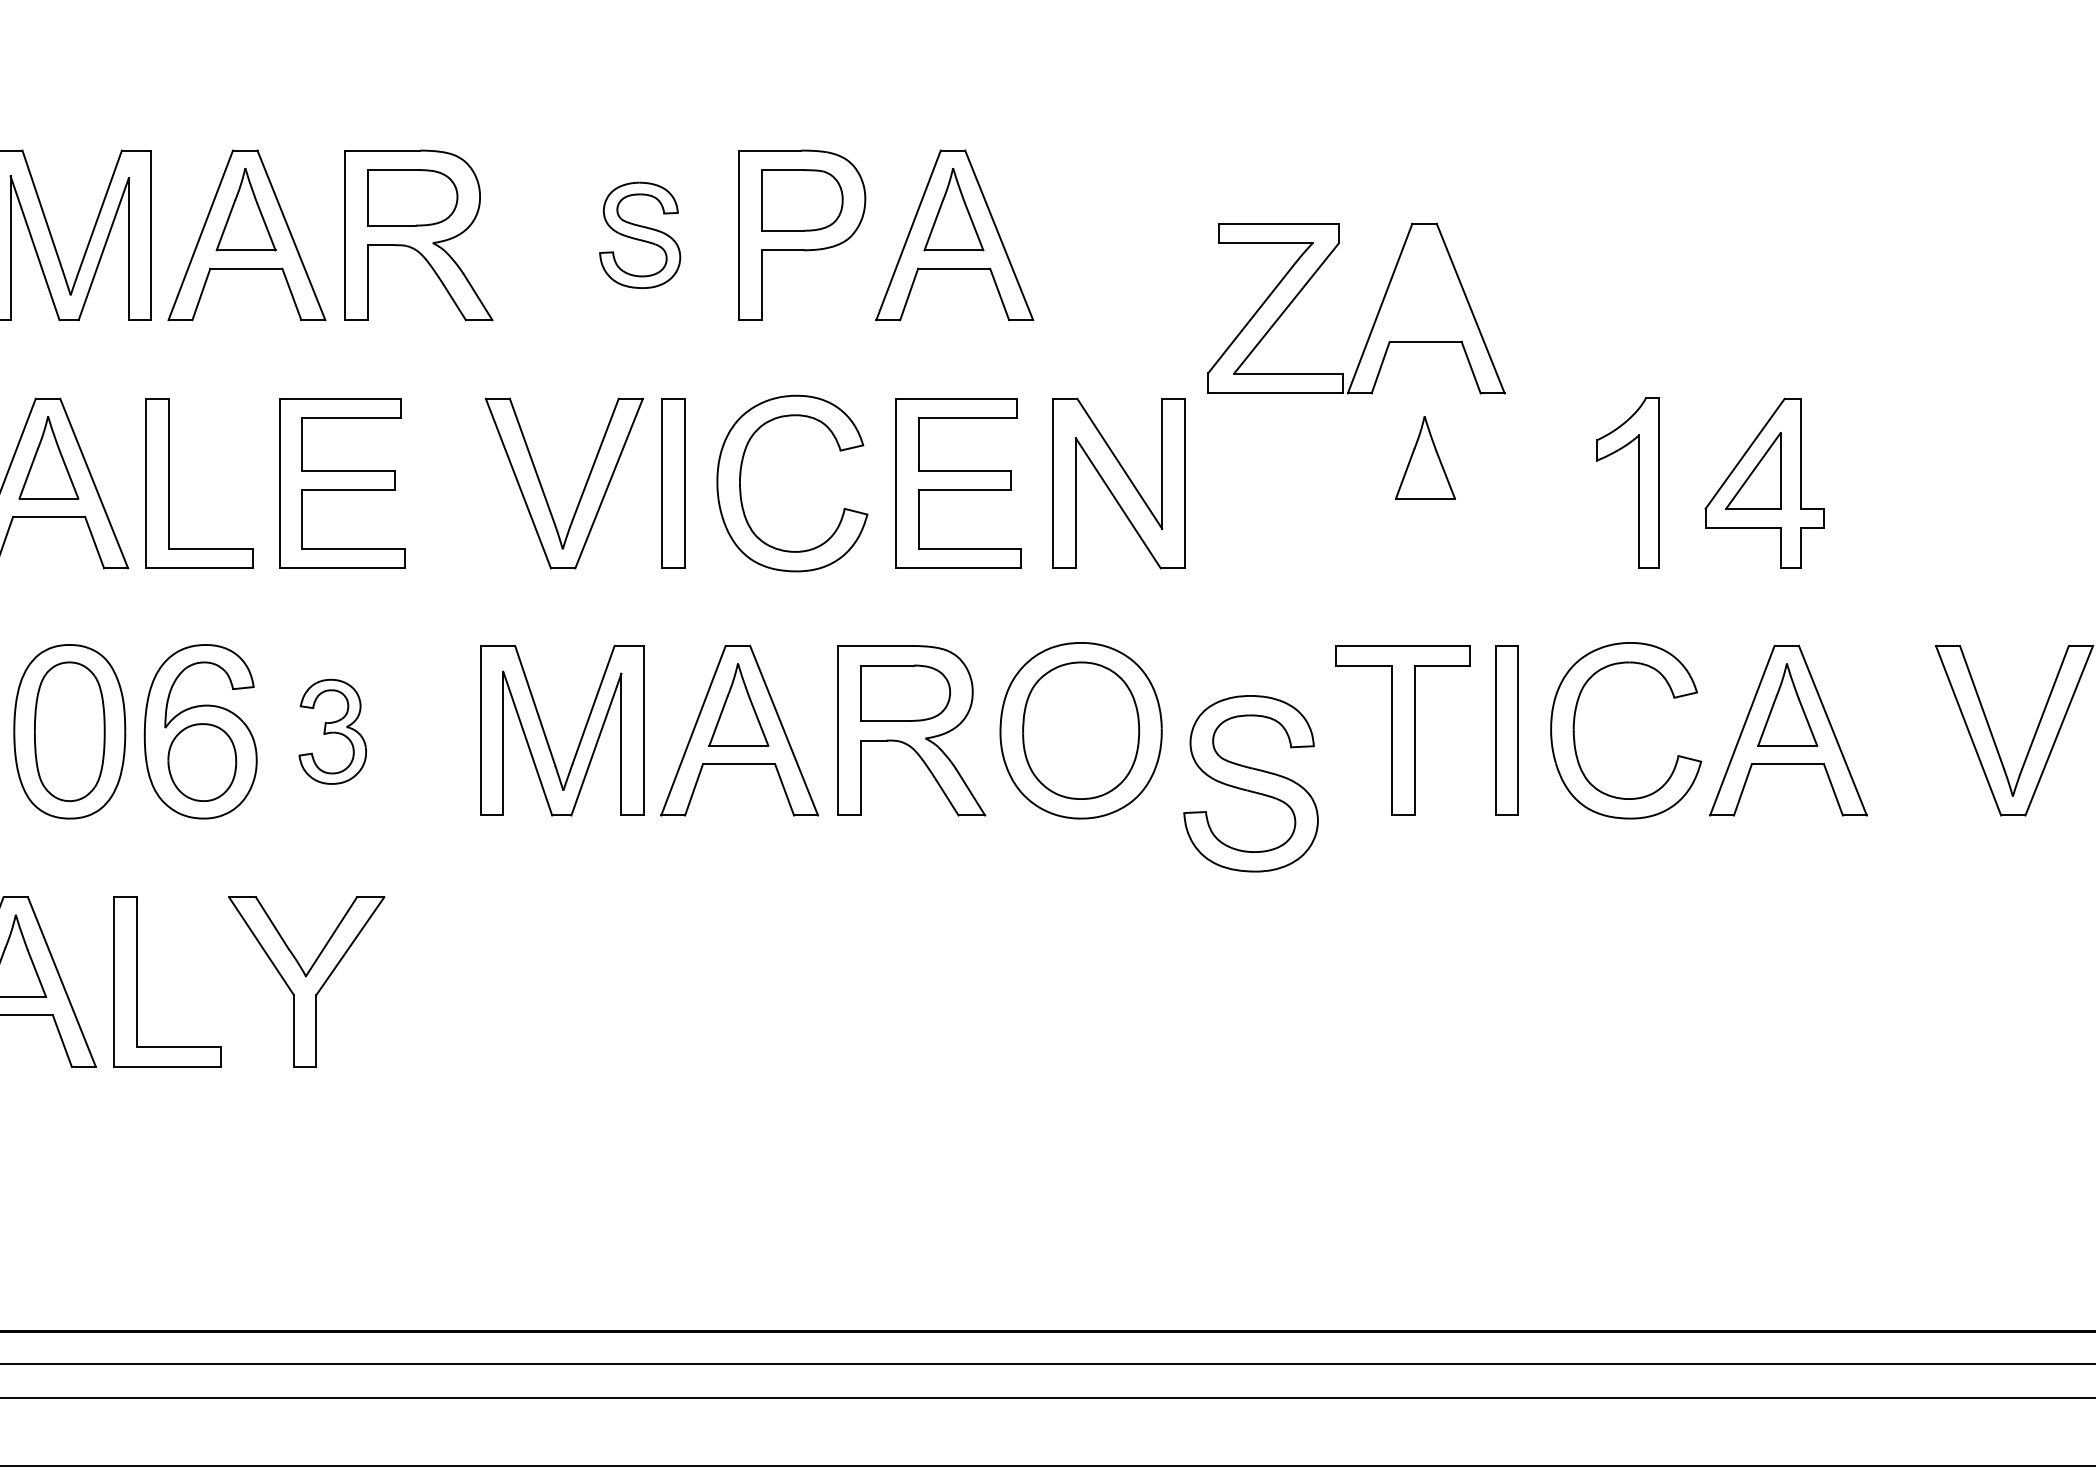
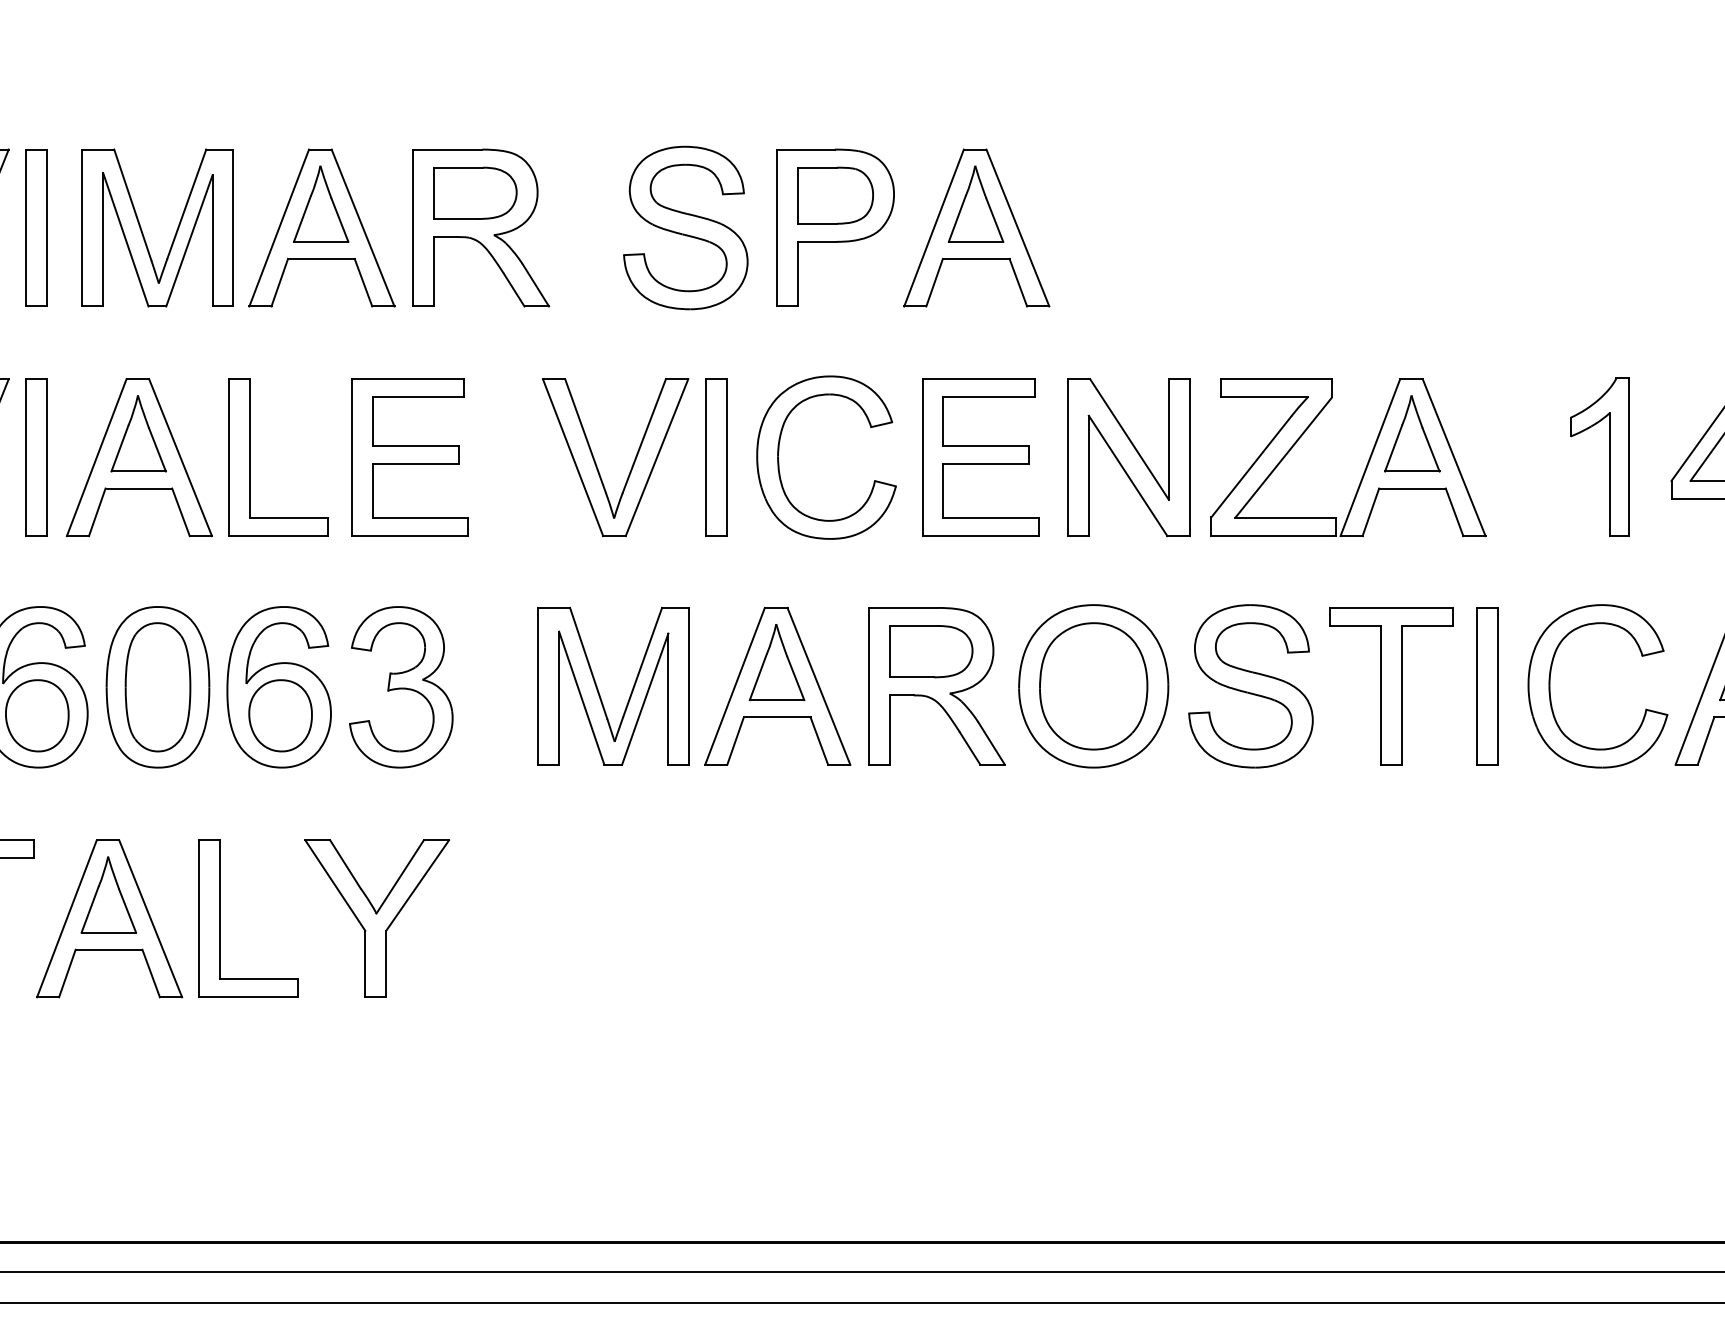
part: (639, 235) -> (685, 228), size x1.67
part: (1376, 314) -> (1366, 463), moved
part: (332, 731) -> (401, 687), size x1.67
part: (1250, 783) -> (1250, 686), moved

